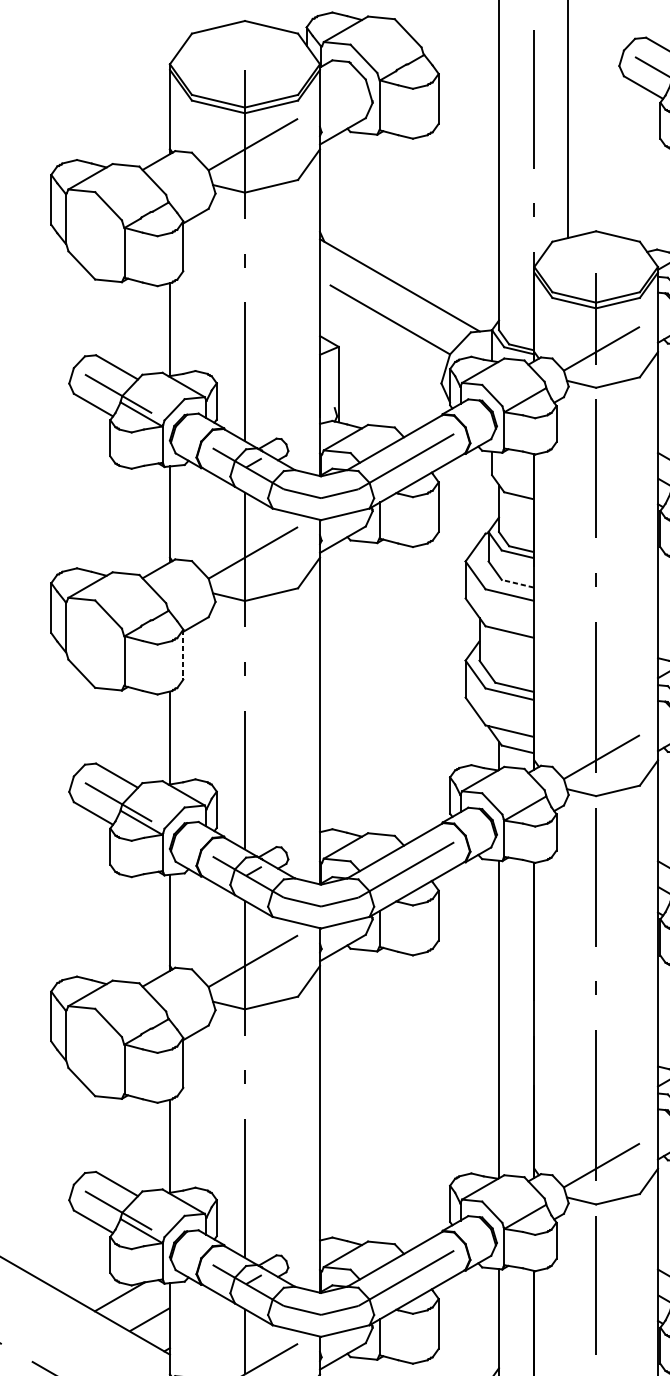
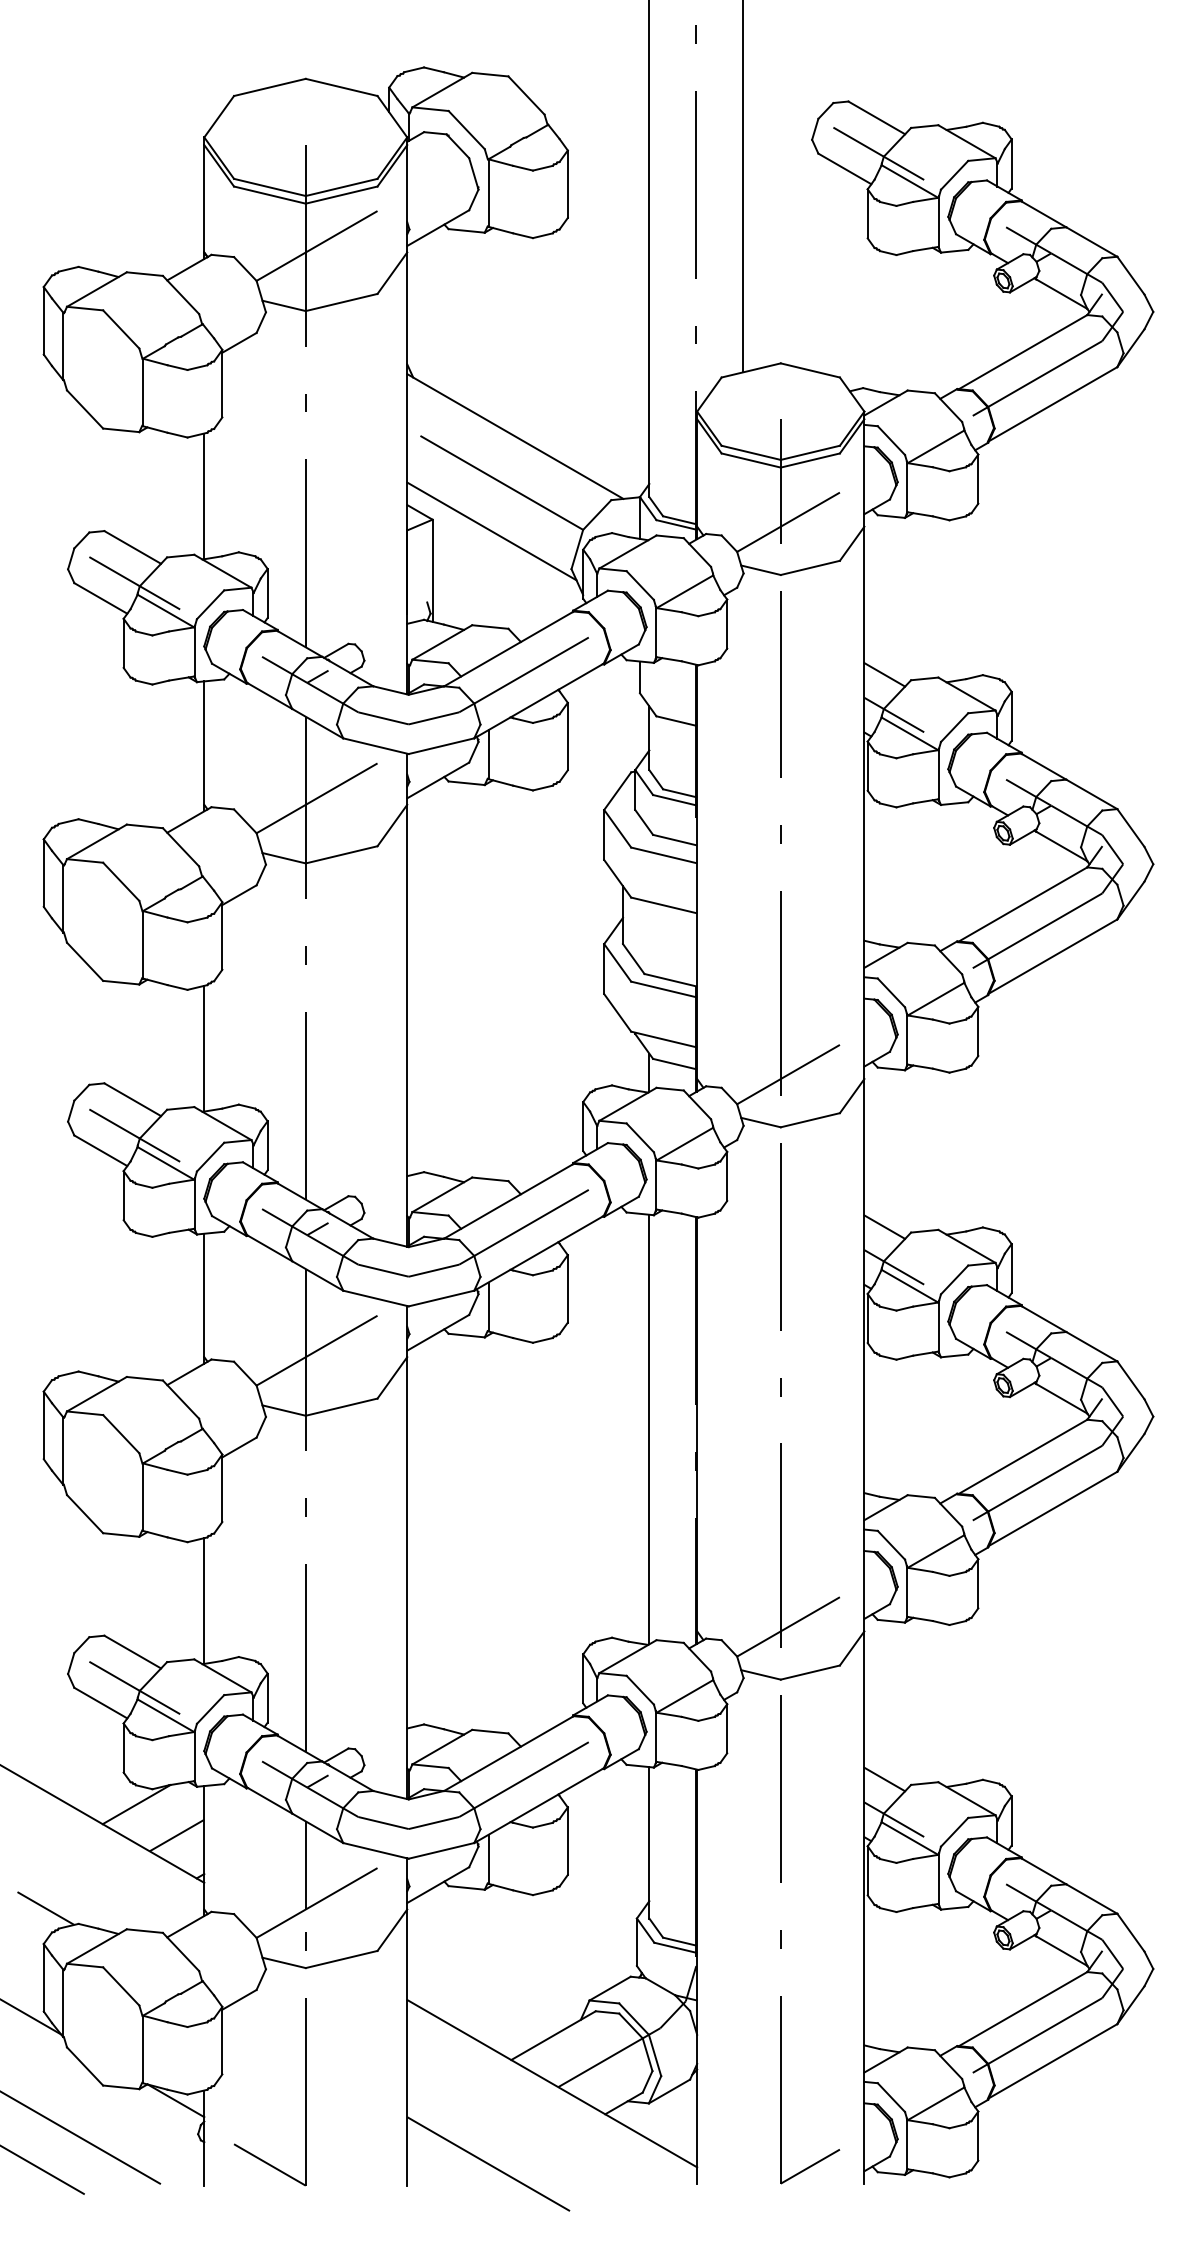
line: (382, 355) -> (491, 531), added
line: (517, 583) -> (674, 839), dashed -> solid
line: (183, 655) -> (222, 936), dashed -> solid

